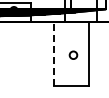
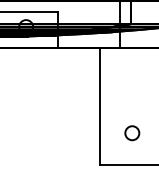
line: (54, 53) -> (100, 105), dashed -> solid
circle: (73, 54) -> (132, 131), moved

